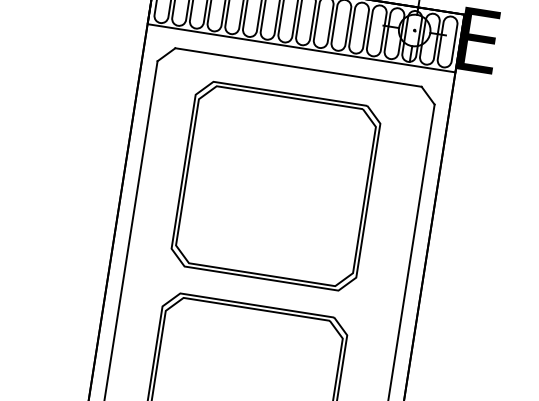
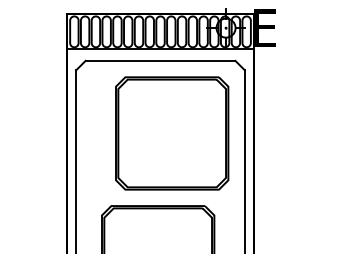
part: (276, 186) -> (172, 133), moved

